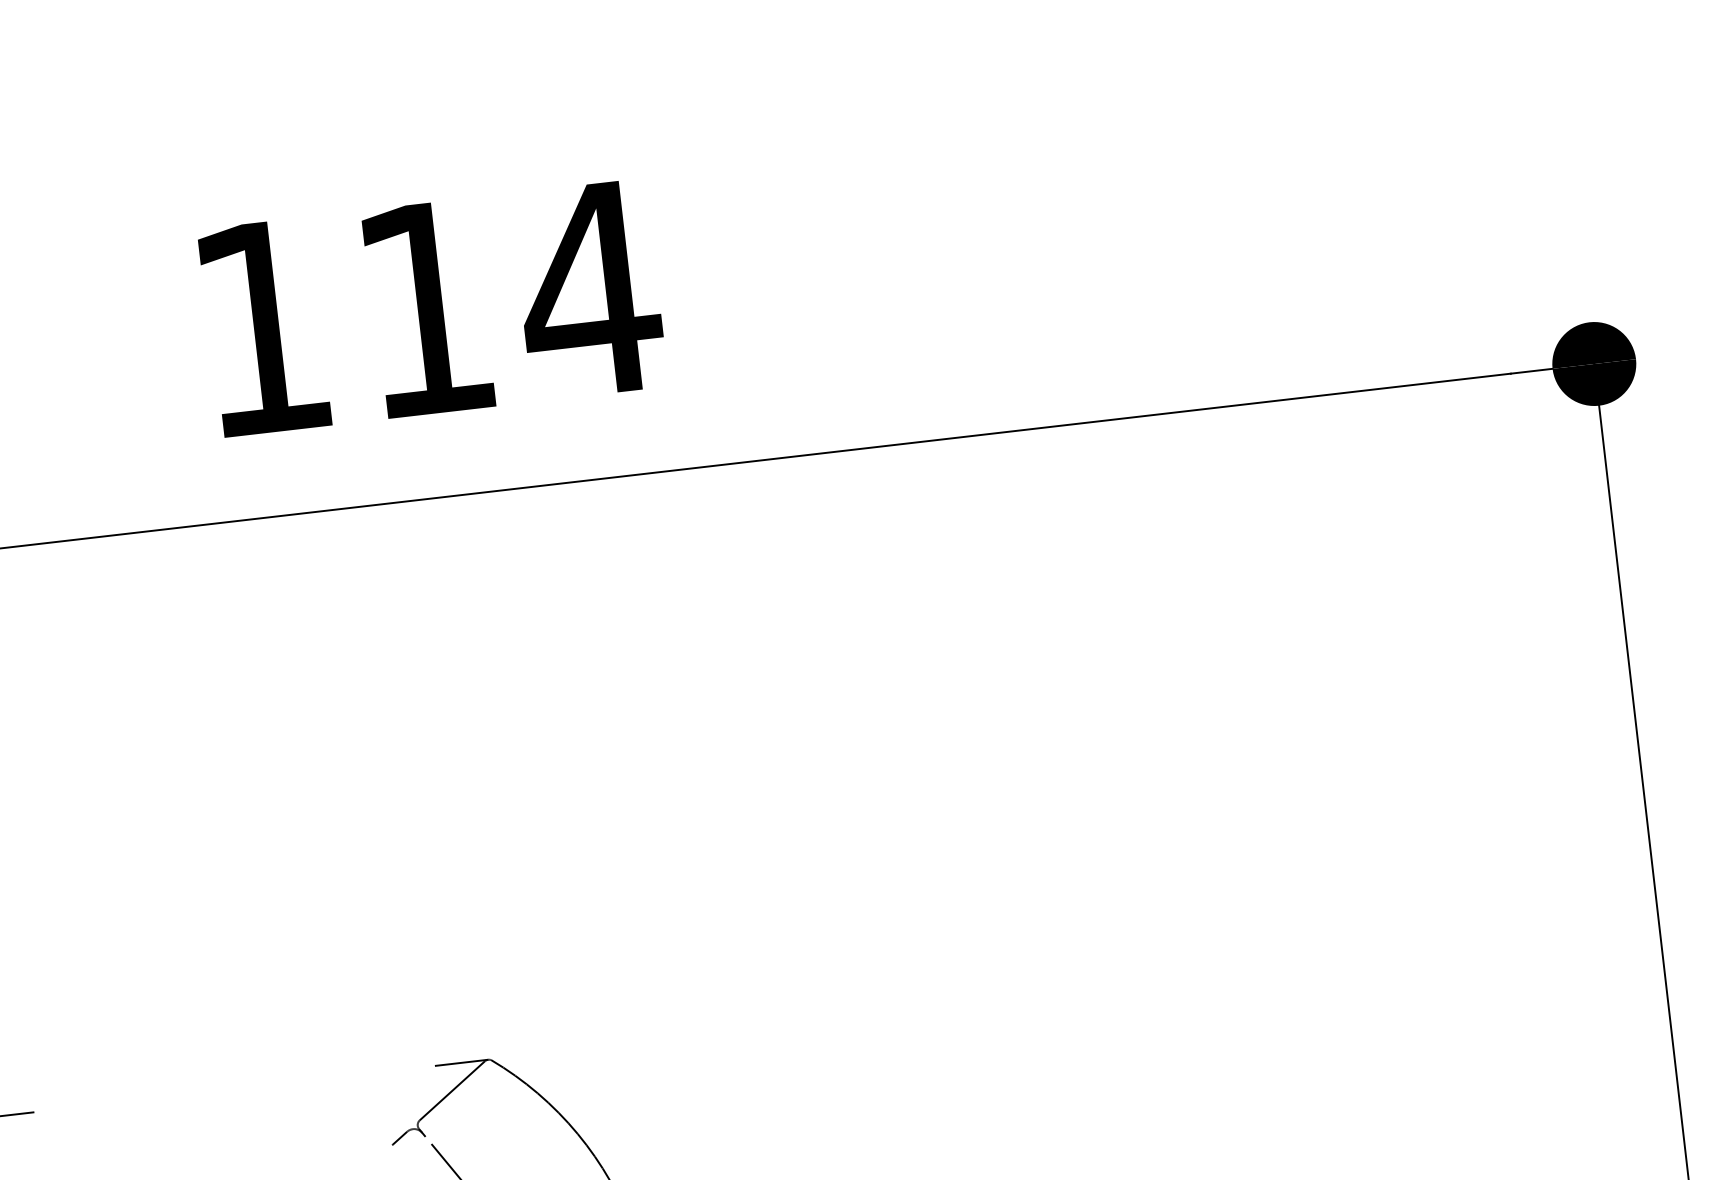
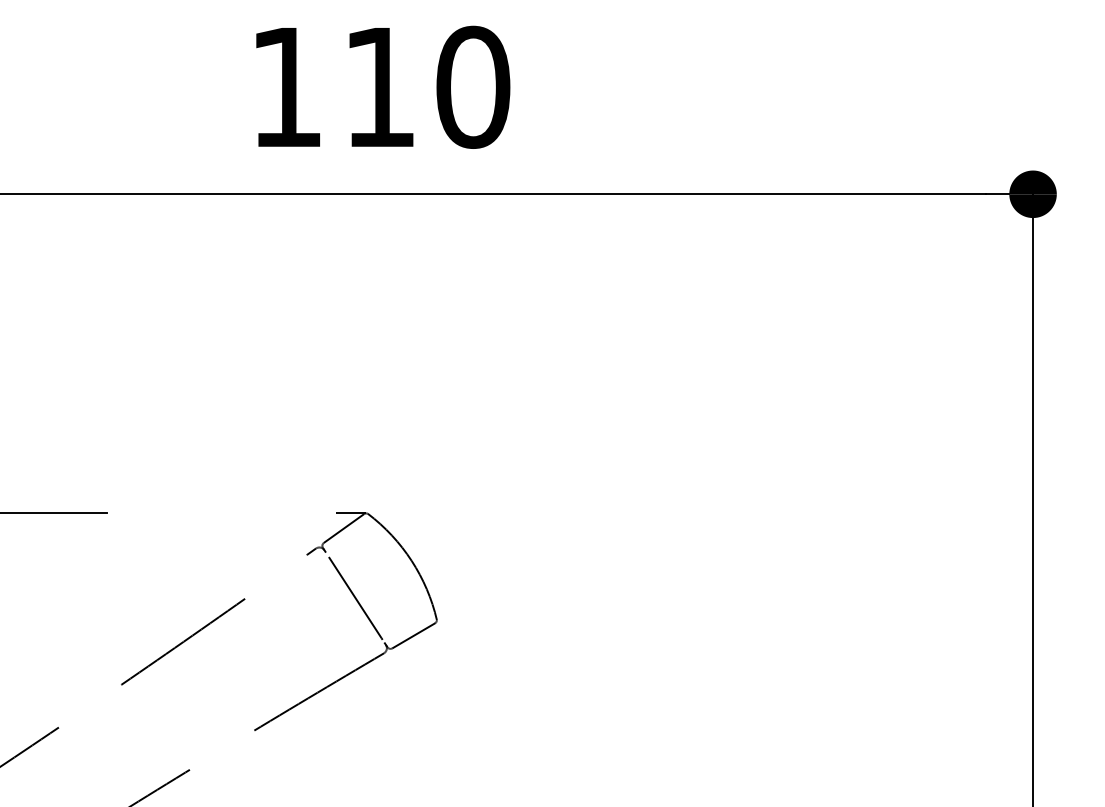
text: (588, 288) -> (472, 86), 114 -> 110

